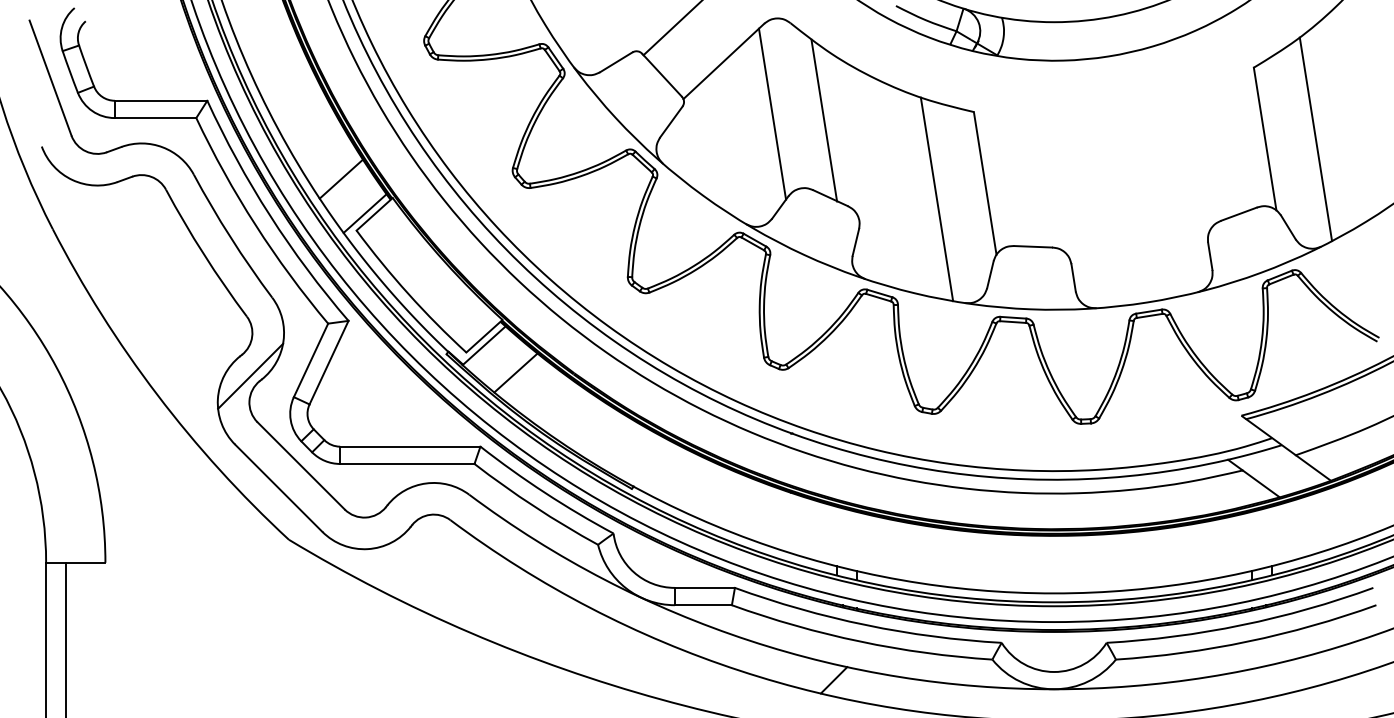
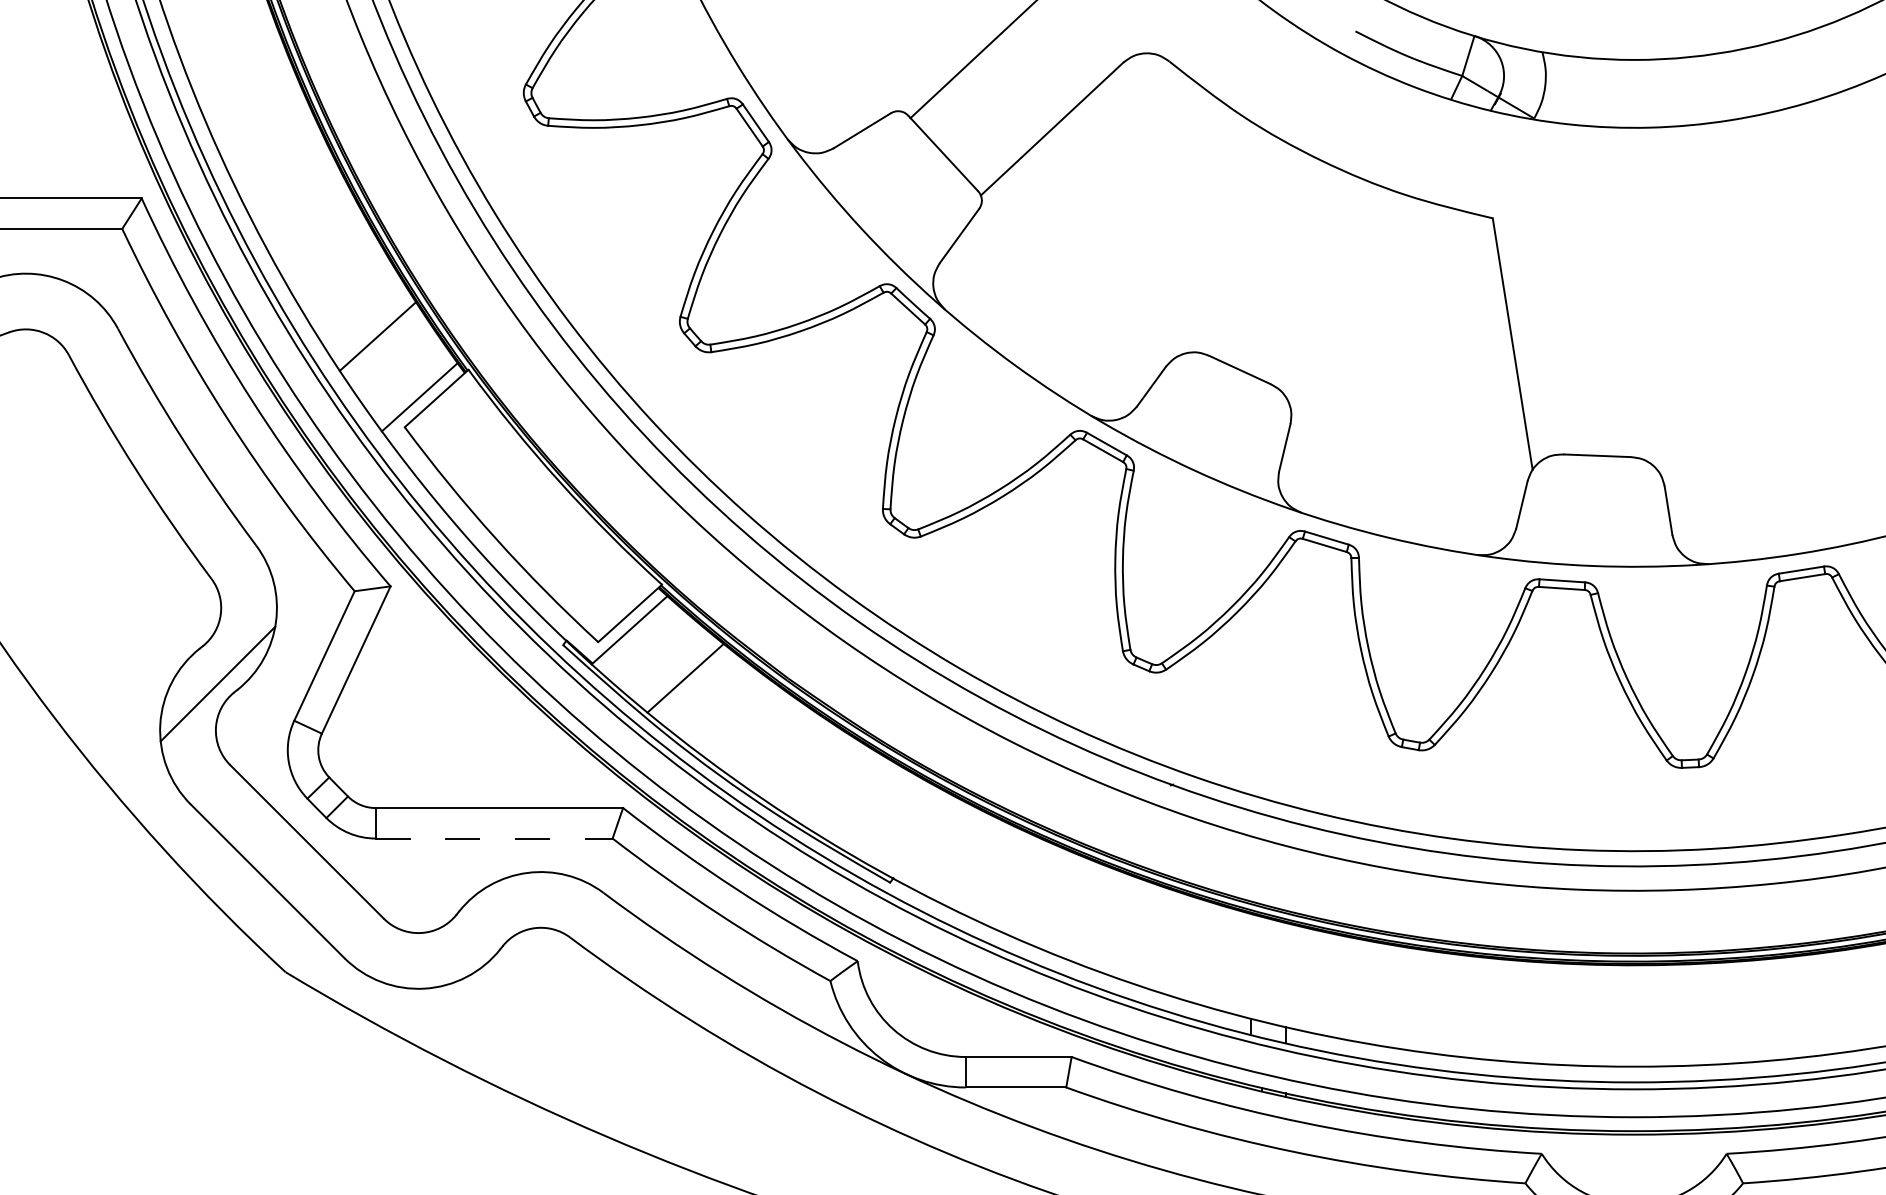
line: (772, 113) -> (1137, 220), removed
line: (824, 120) -> (1229, 233), removed
line: (936, 199) -> (1426, 372), removed
line: (407, 463) -> (494, 837), solid -> dashed

